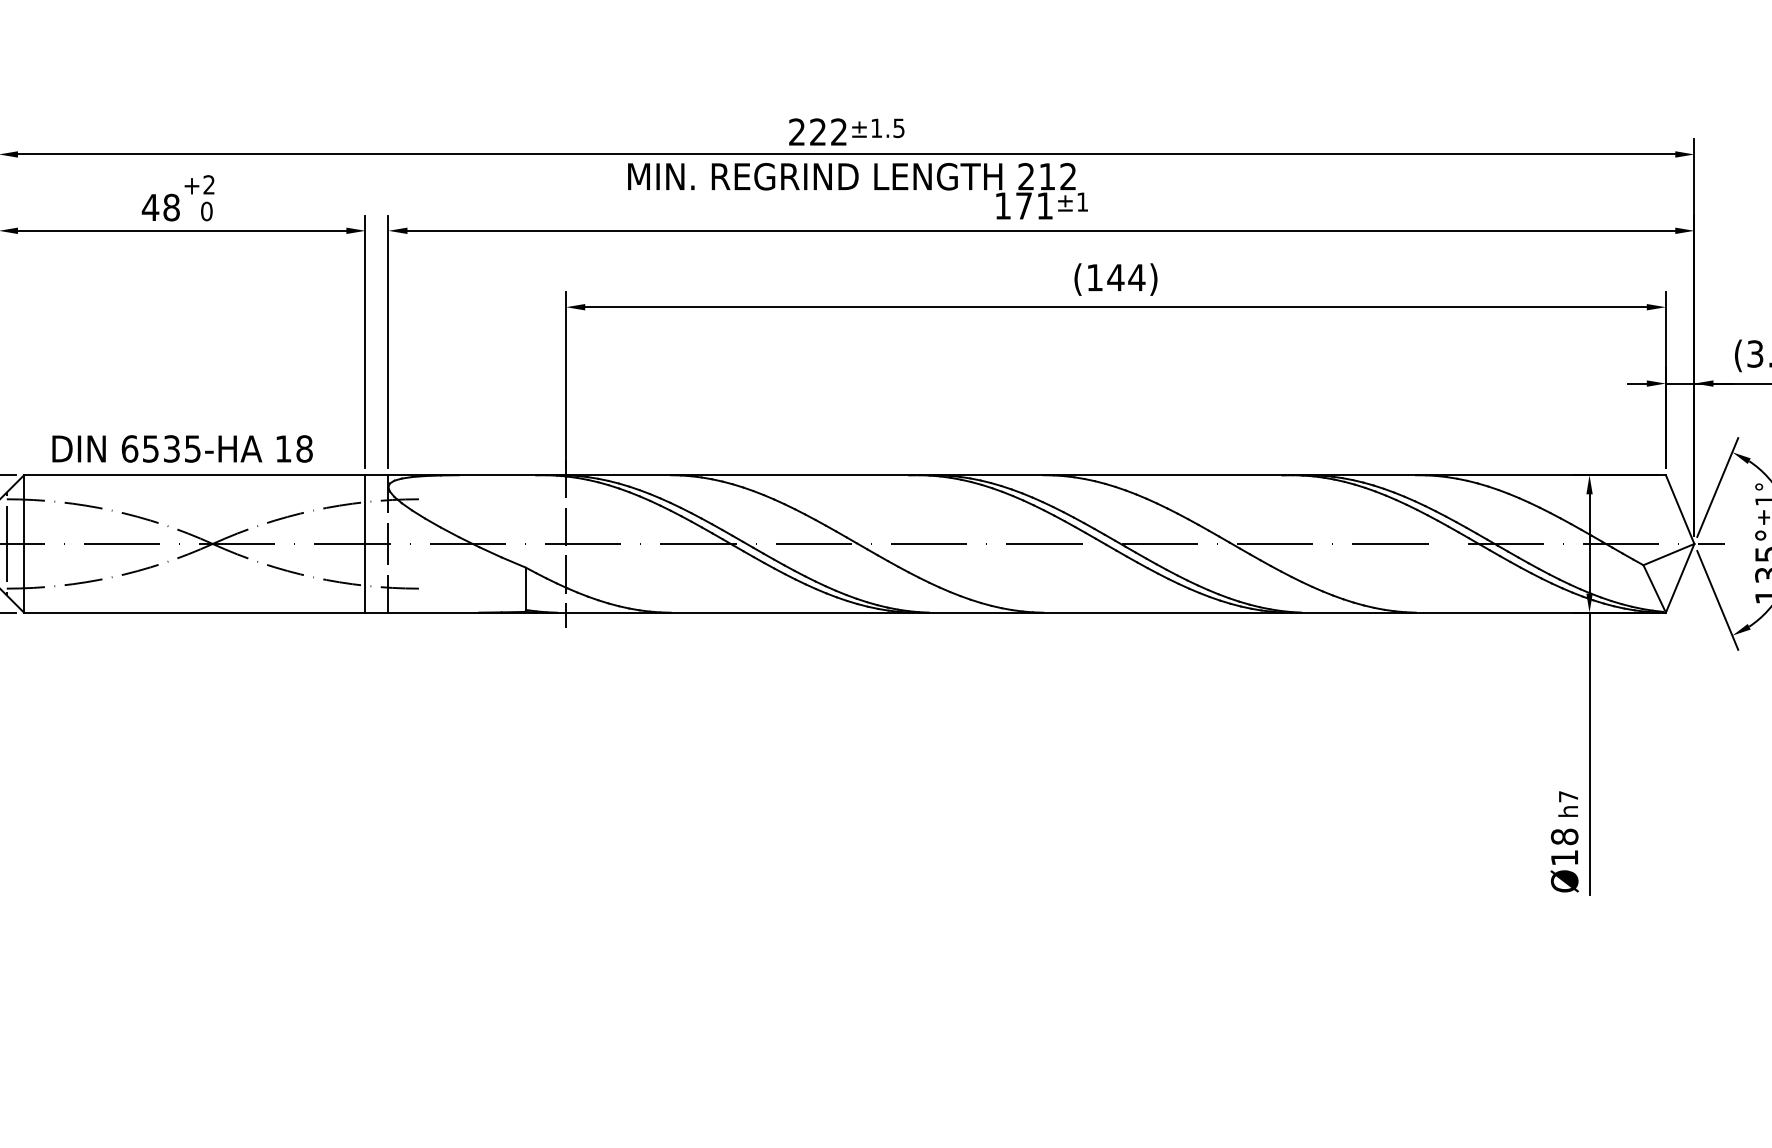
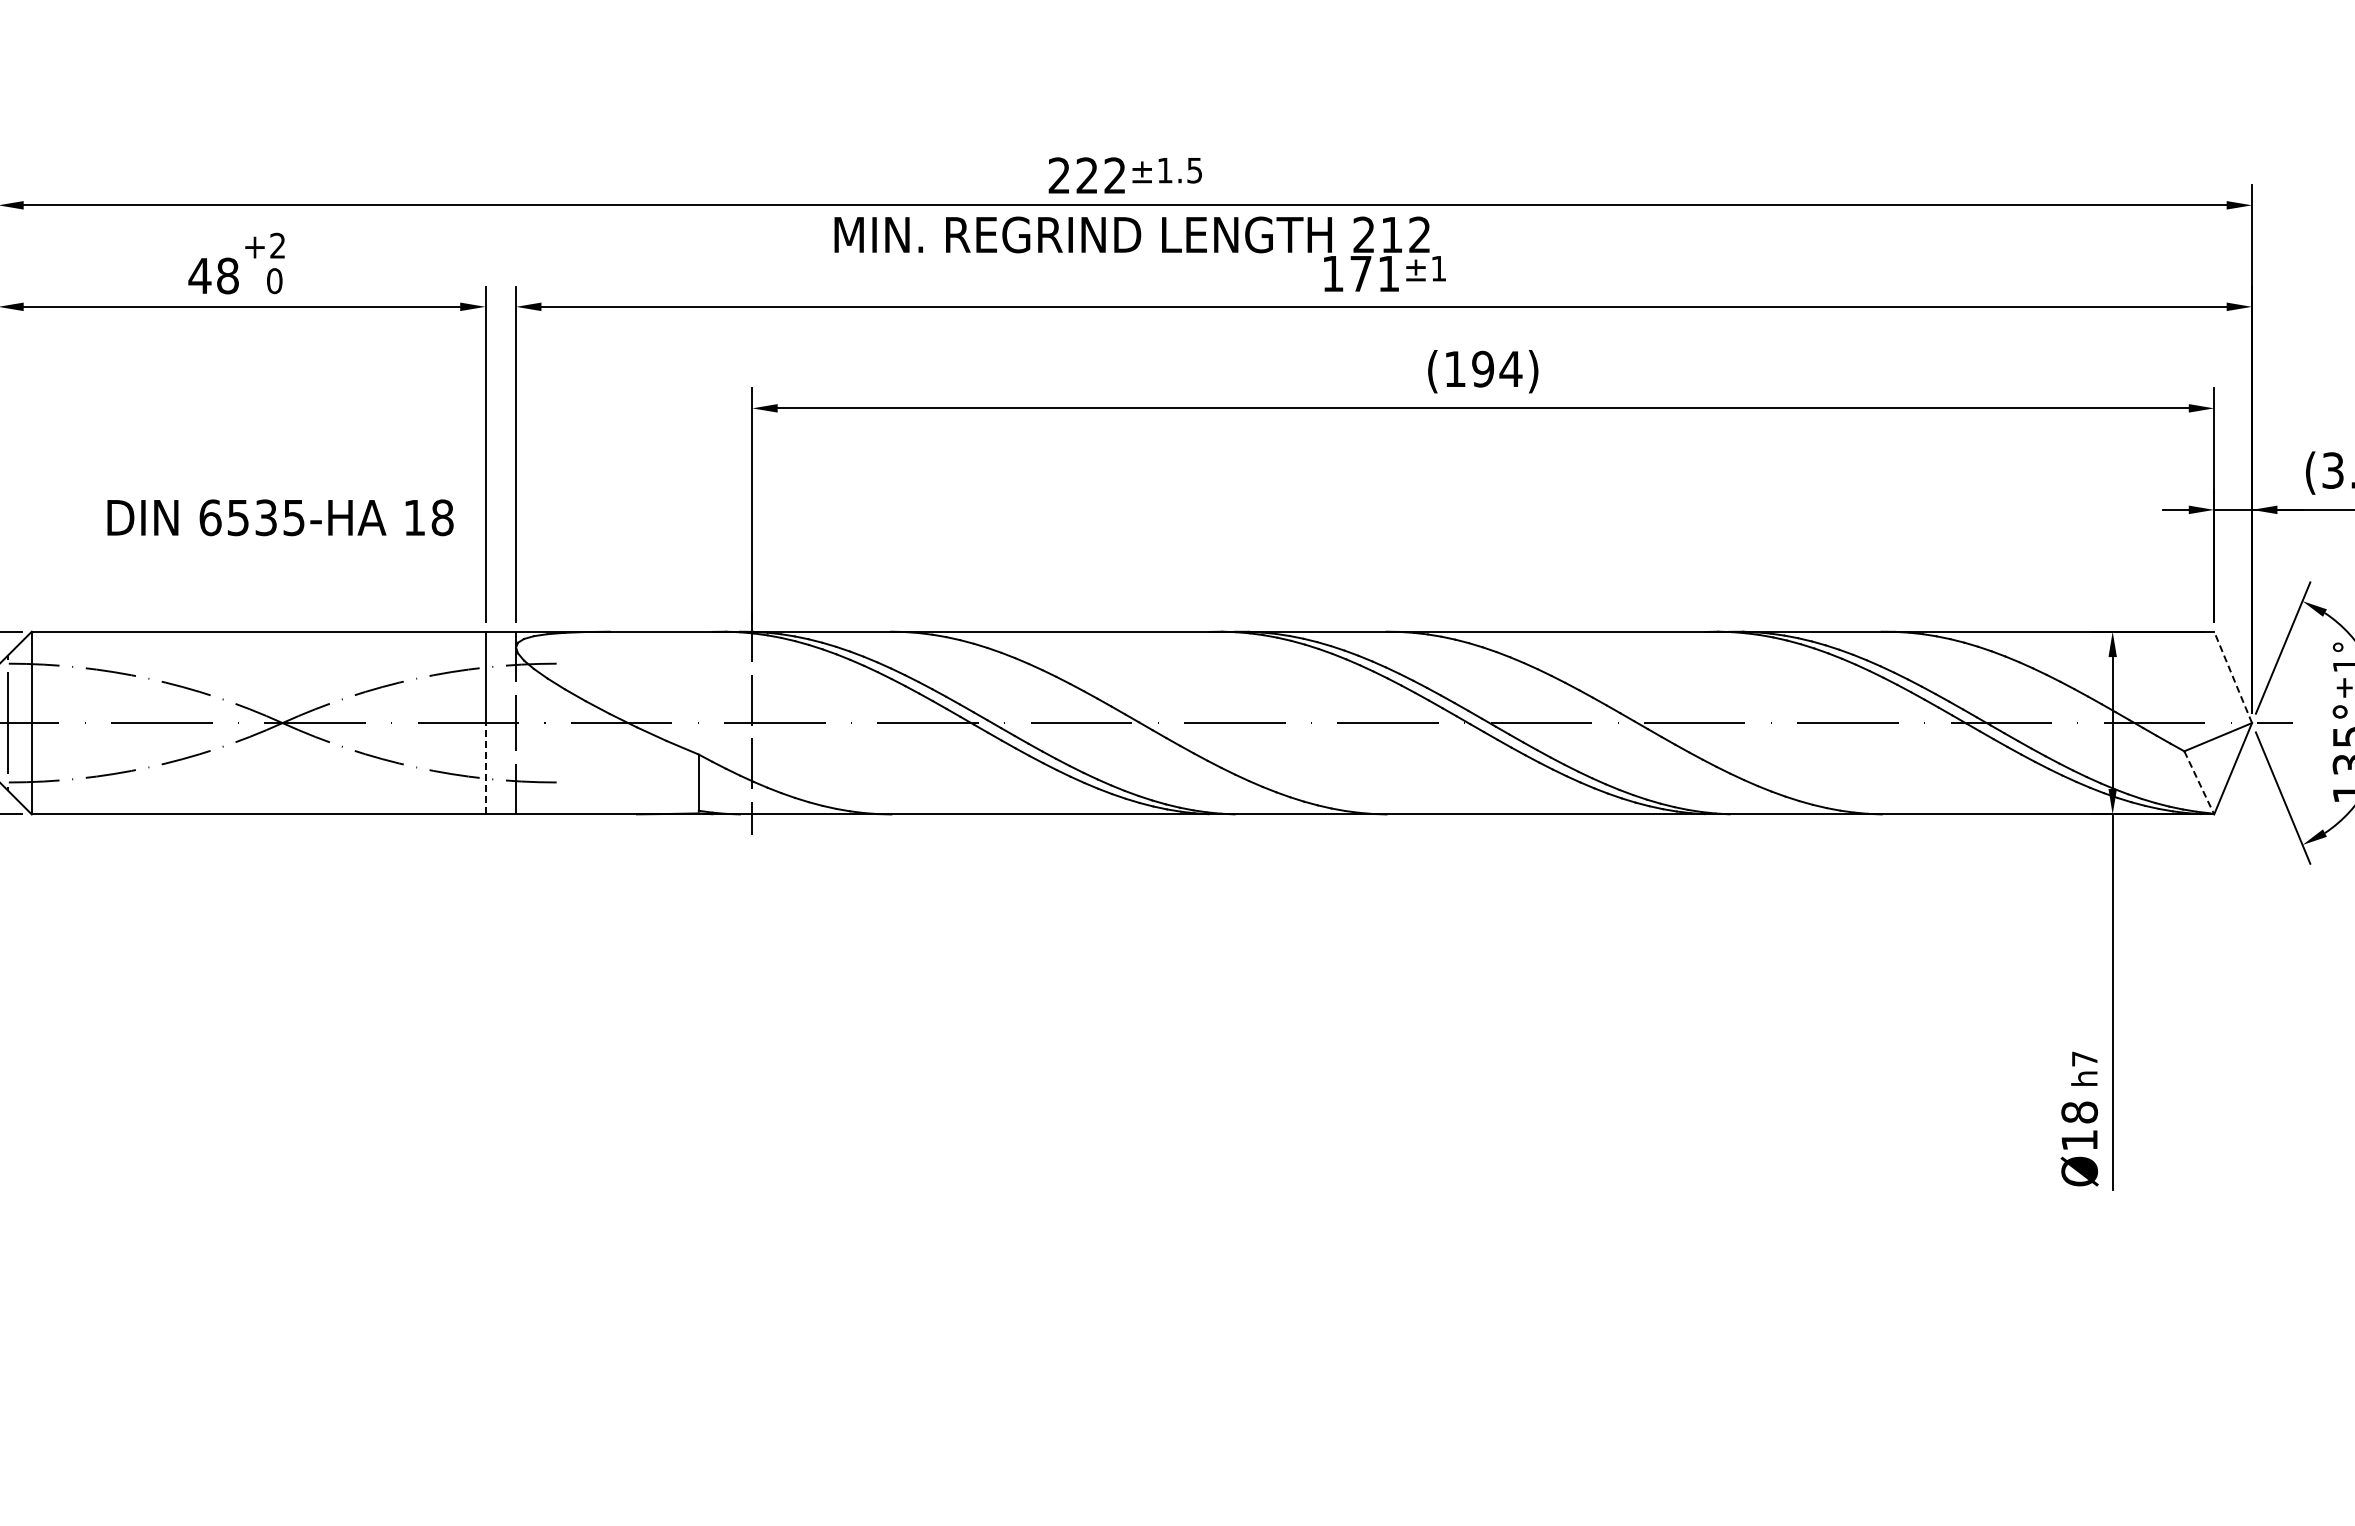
text: (1115, 277) -> (1482, 368), (144) -> (194)
text: (182, 448) -> (280, 517), moved
line: (1679, 508) -> (2232, 676), solid -> dashed
line: (365, 578) -> (485, 768), solid -> dashed
line: (1654, 588) -> (2199, 782), solid -> dashed

